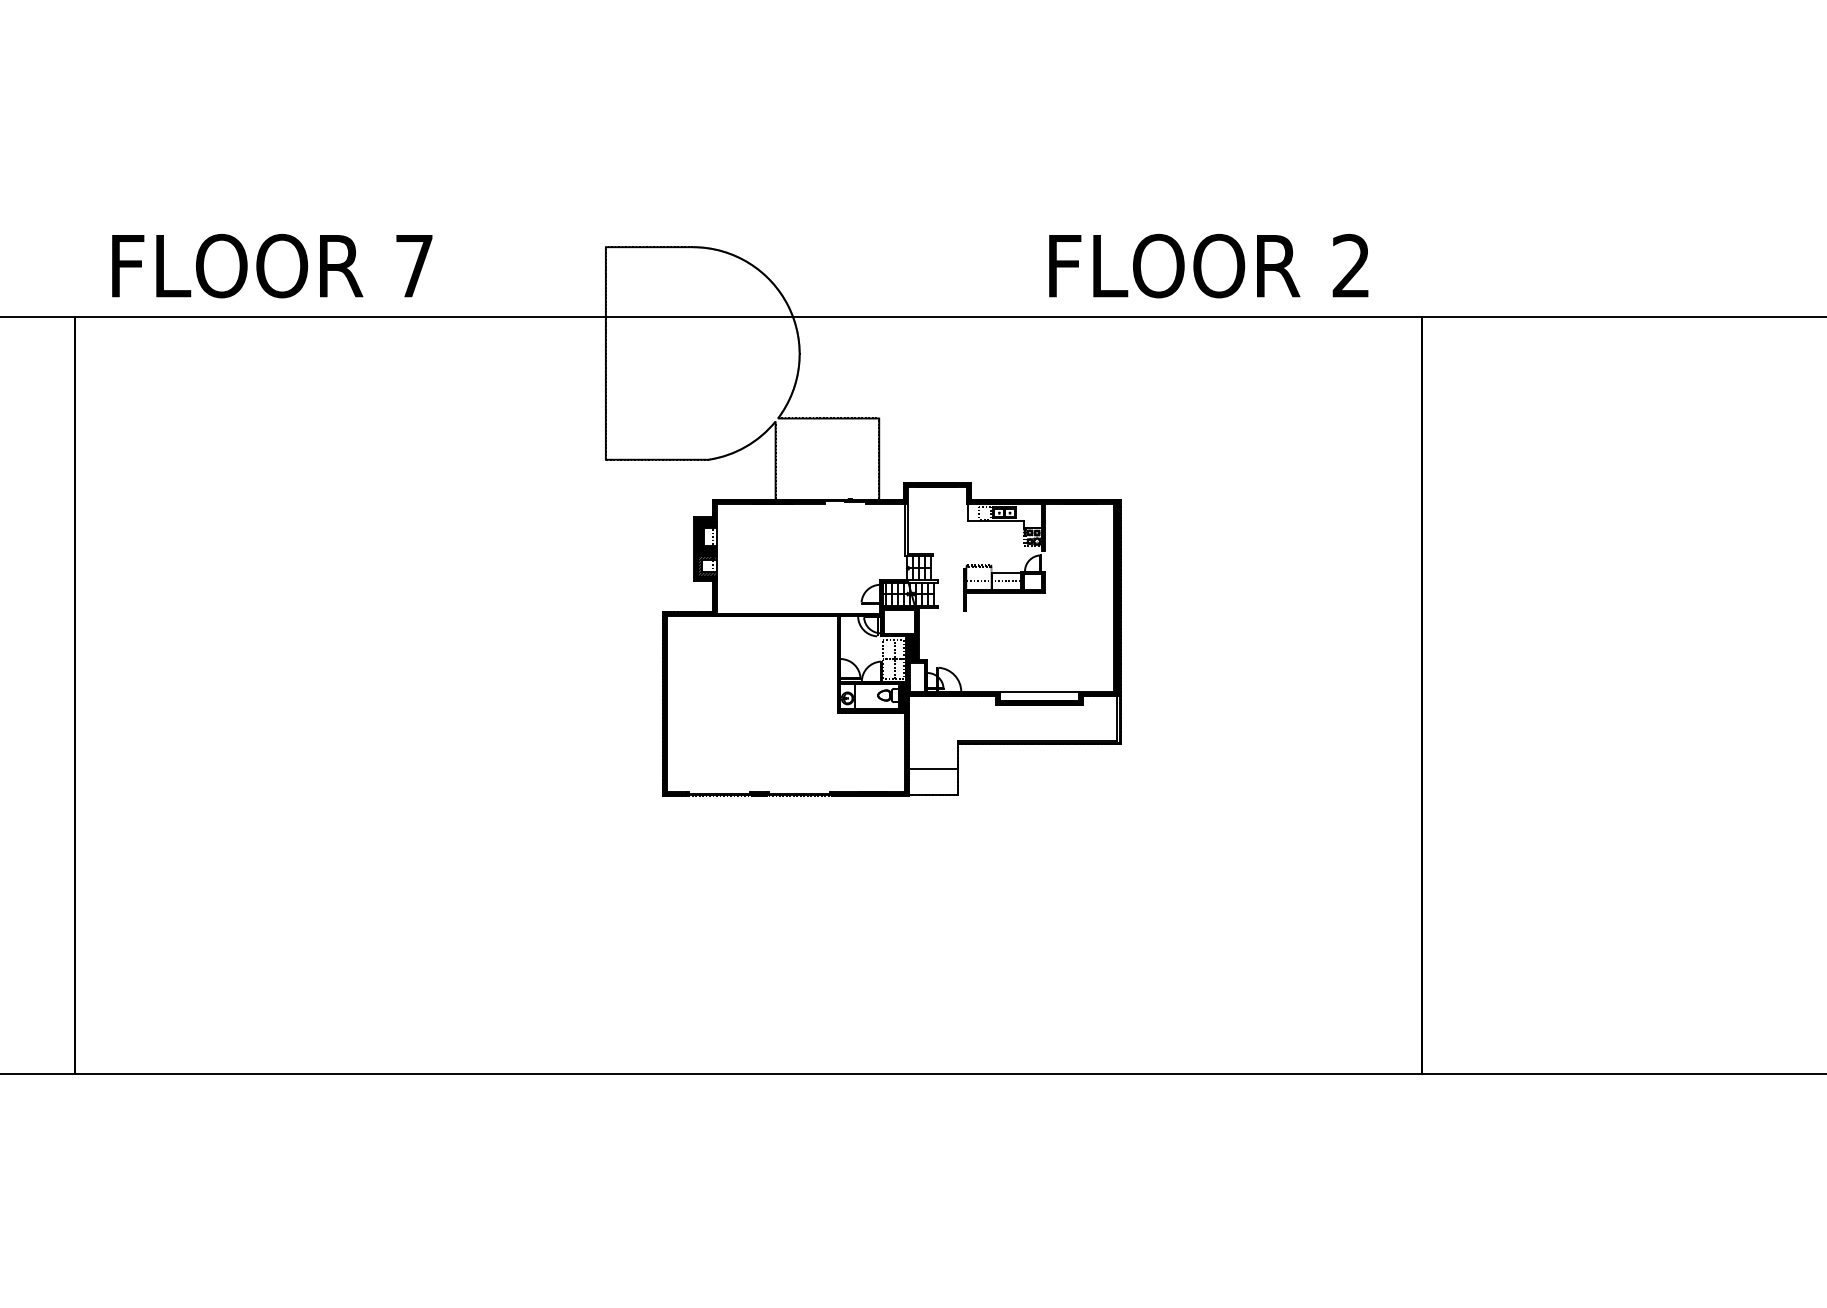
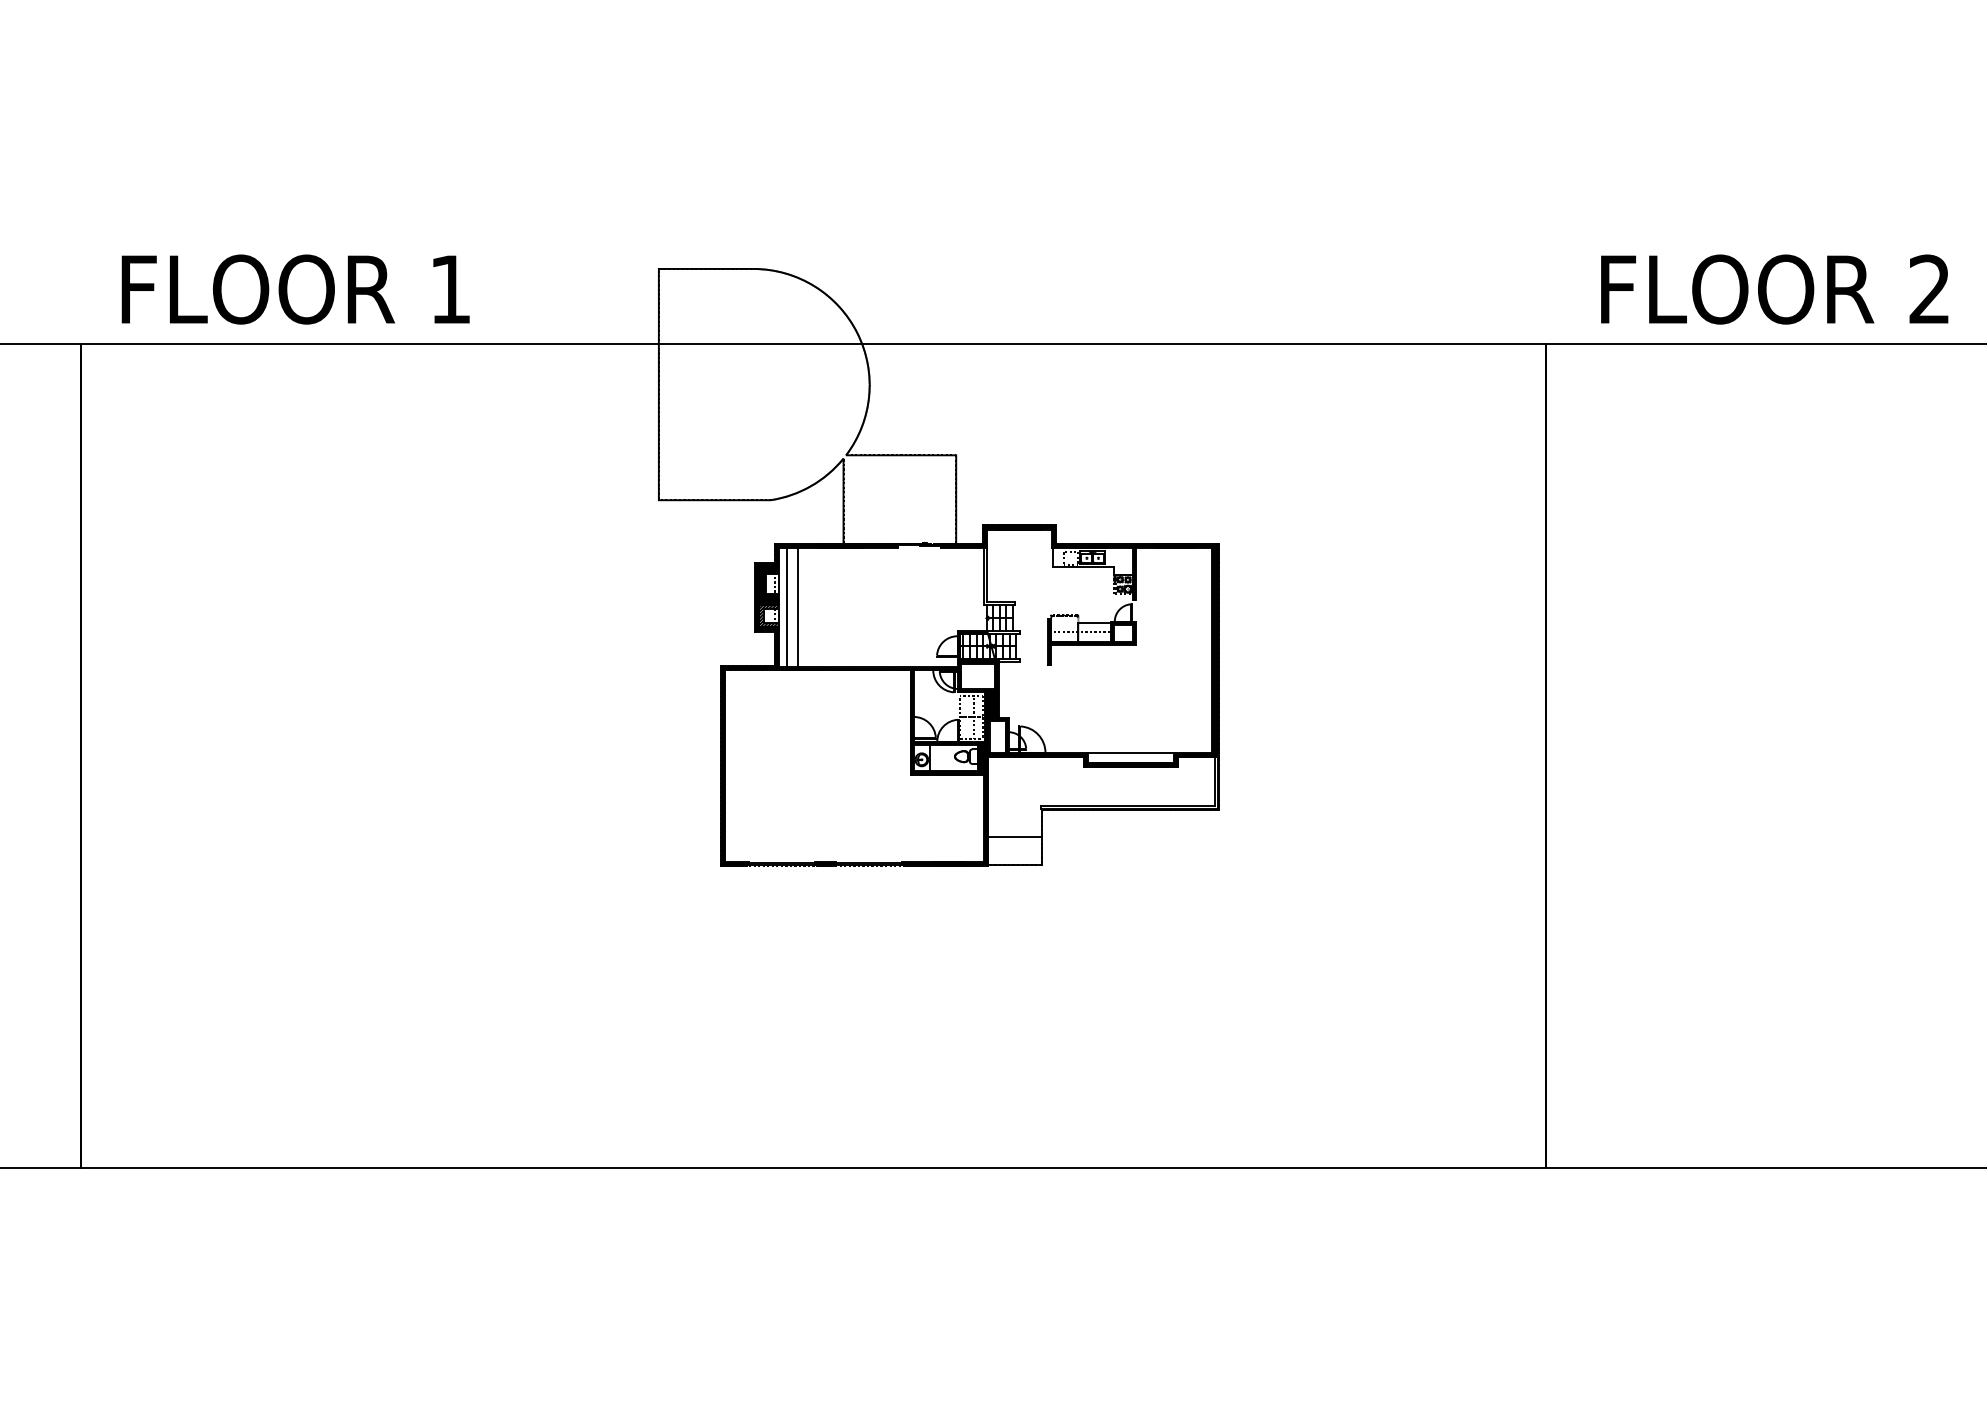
text: (414, 266) -> (450, 289), 7 -> 1
text: (1208, 266) -> (1774, 289), moved
line: (723, 558) -> (786, 607), added
line: (733, 558) -> (797, 607), added

